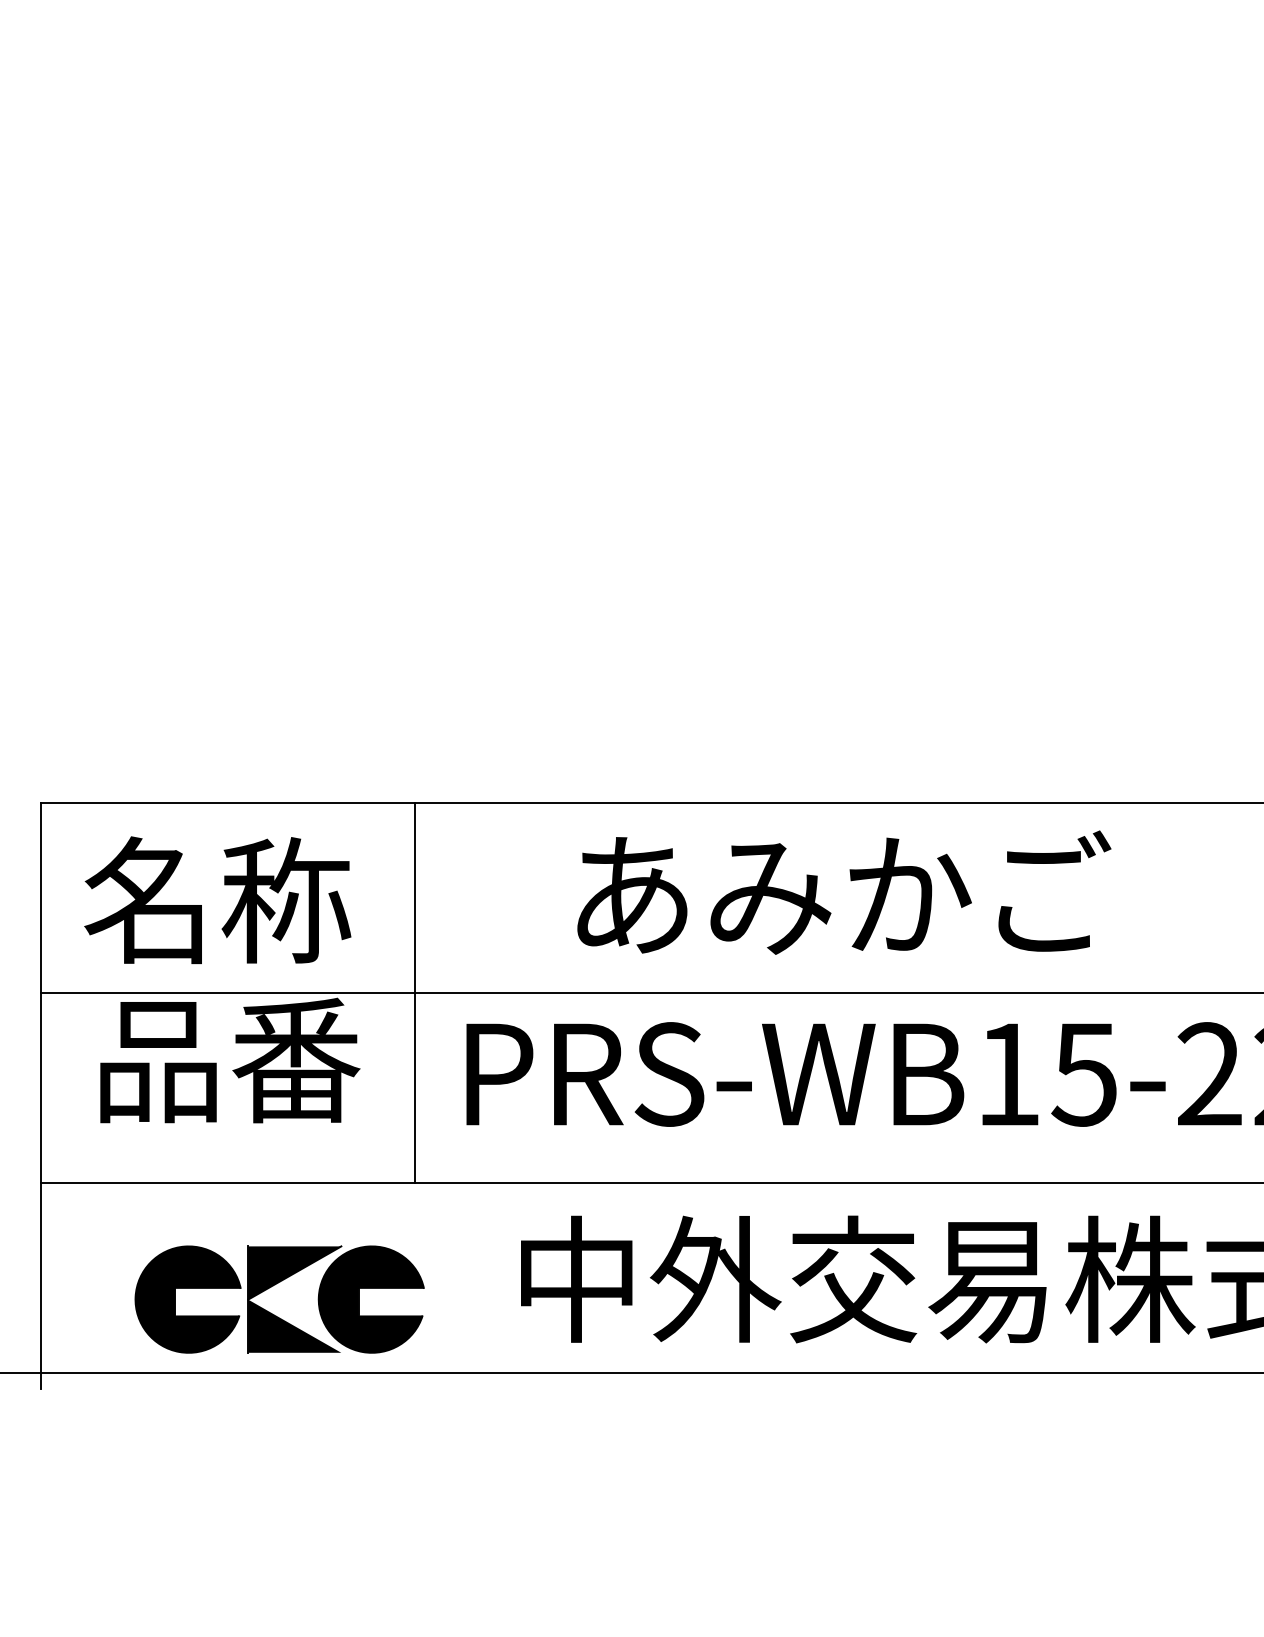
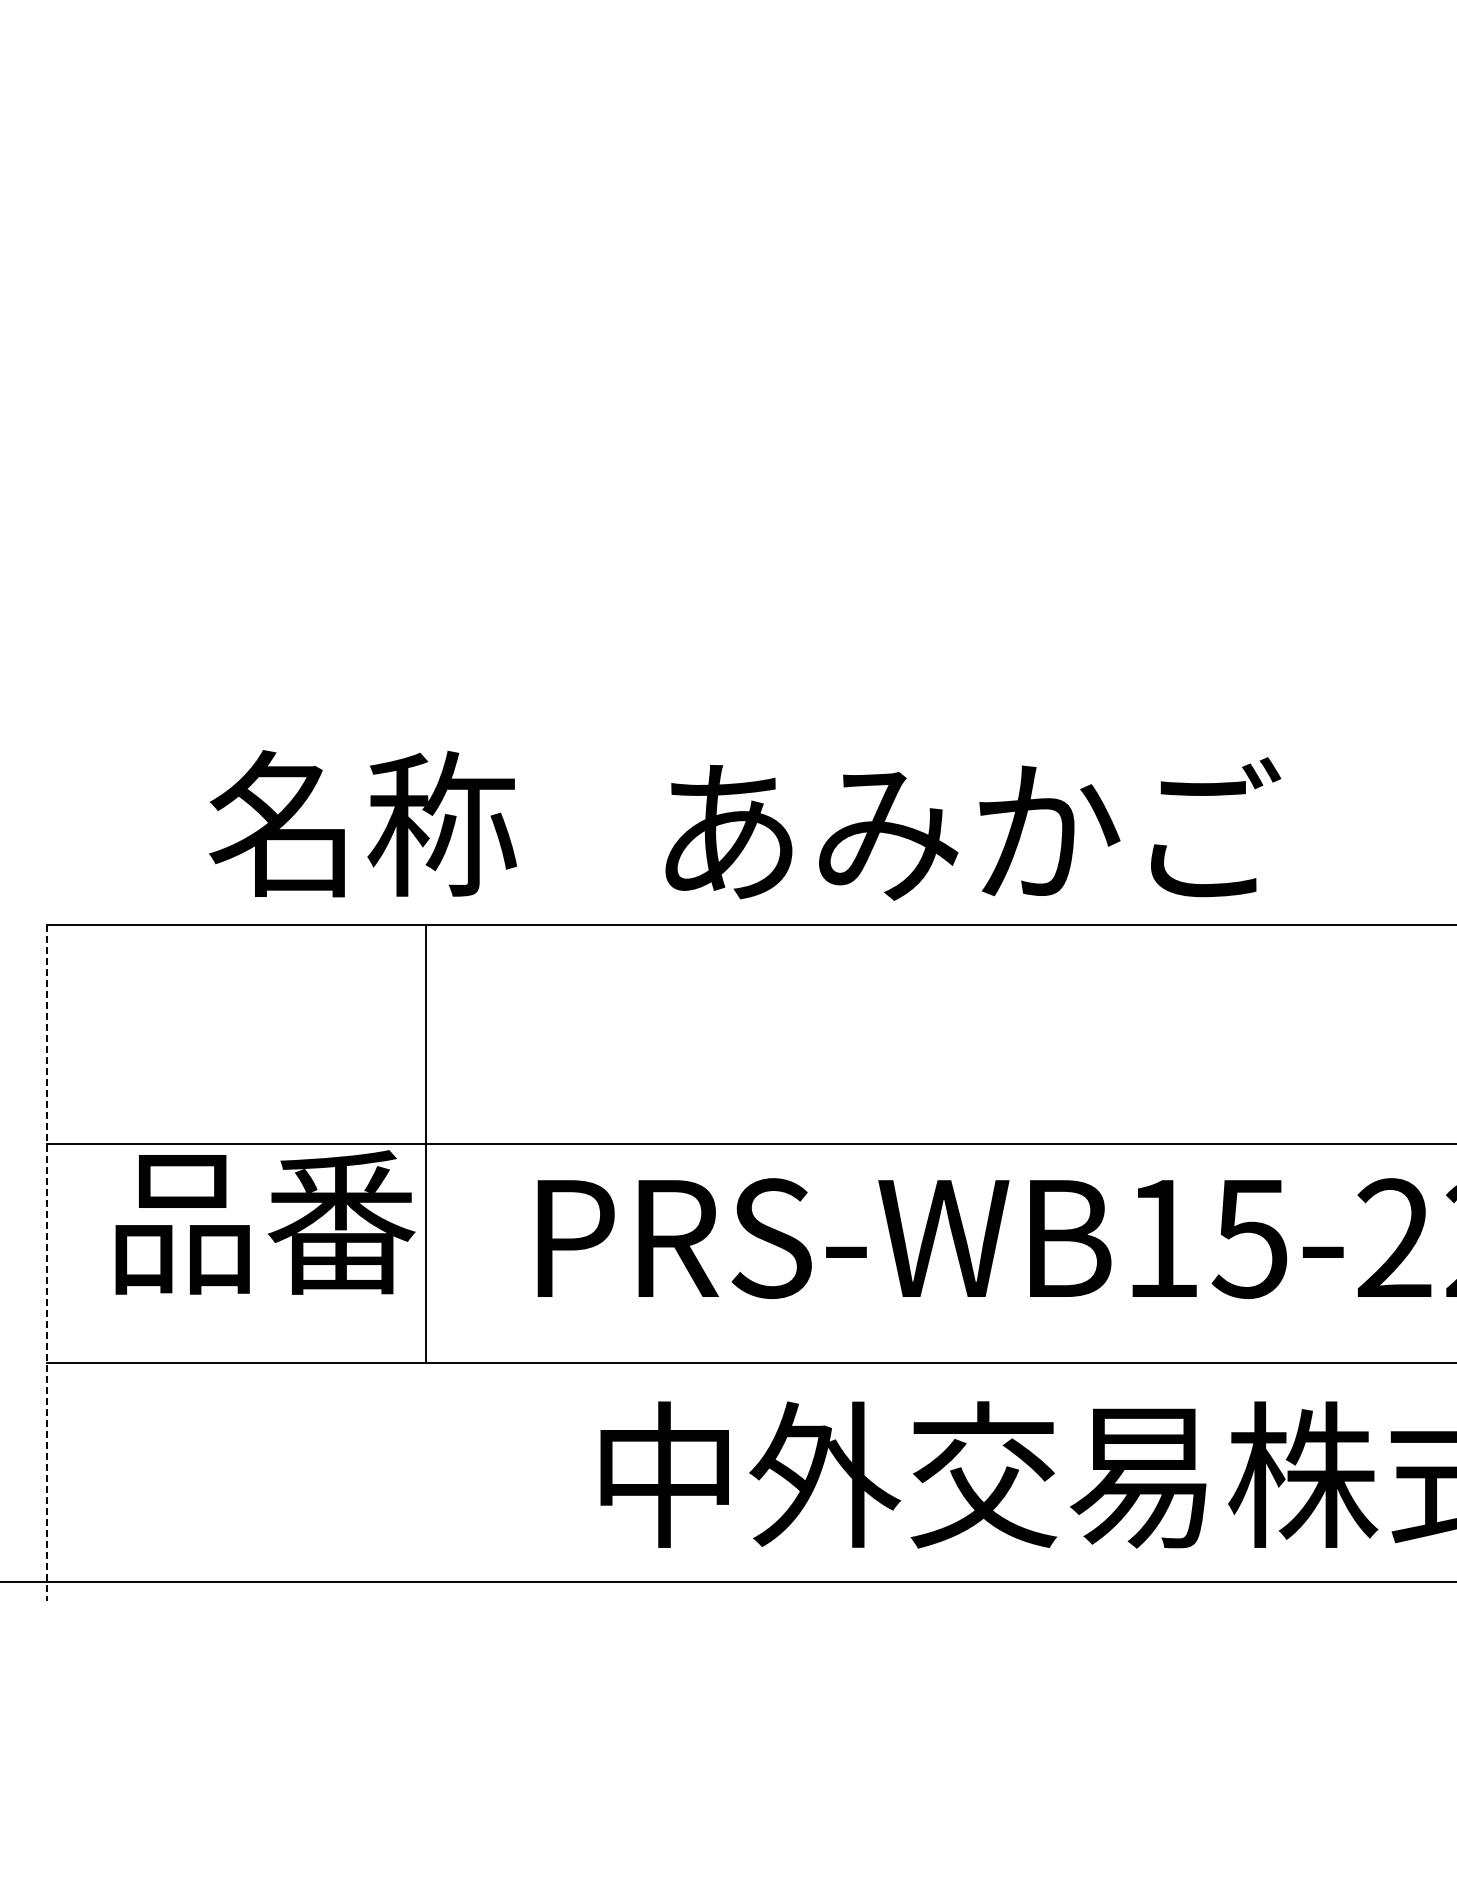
text: (844, 892) -> (973, 828), moved
text: (217, 900) -> (362, 823), moved
line: (415, 992) -> (426, 1144), moved
line: (41, 1095) -> (47, 1262), solid -> dashed
part: (271, 1287) -> (312, 1484), removed

